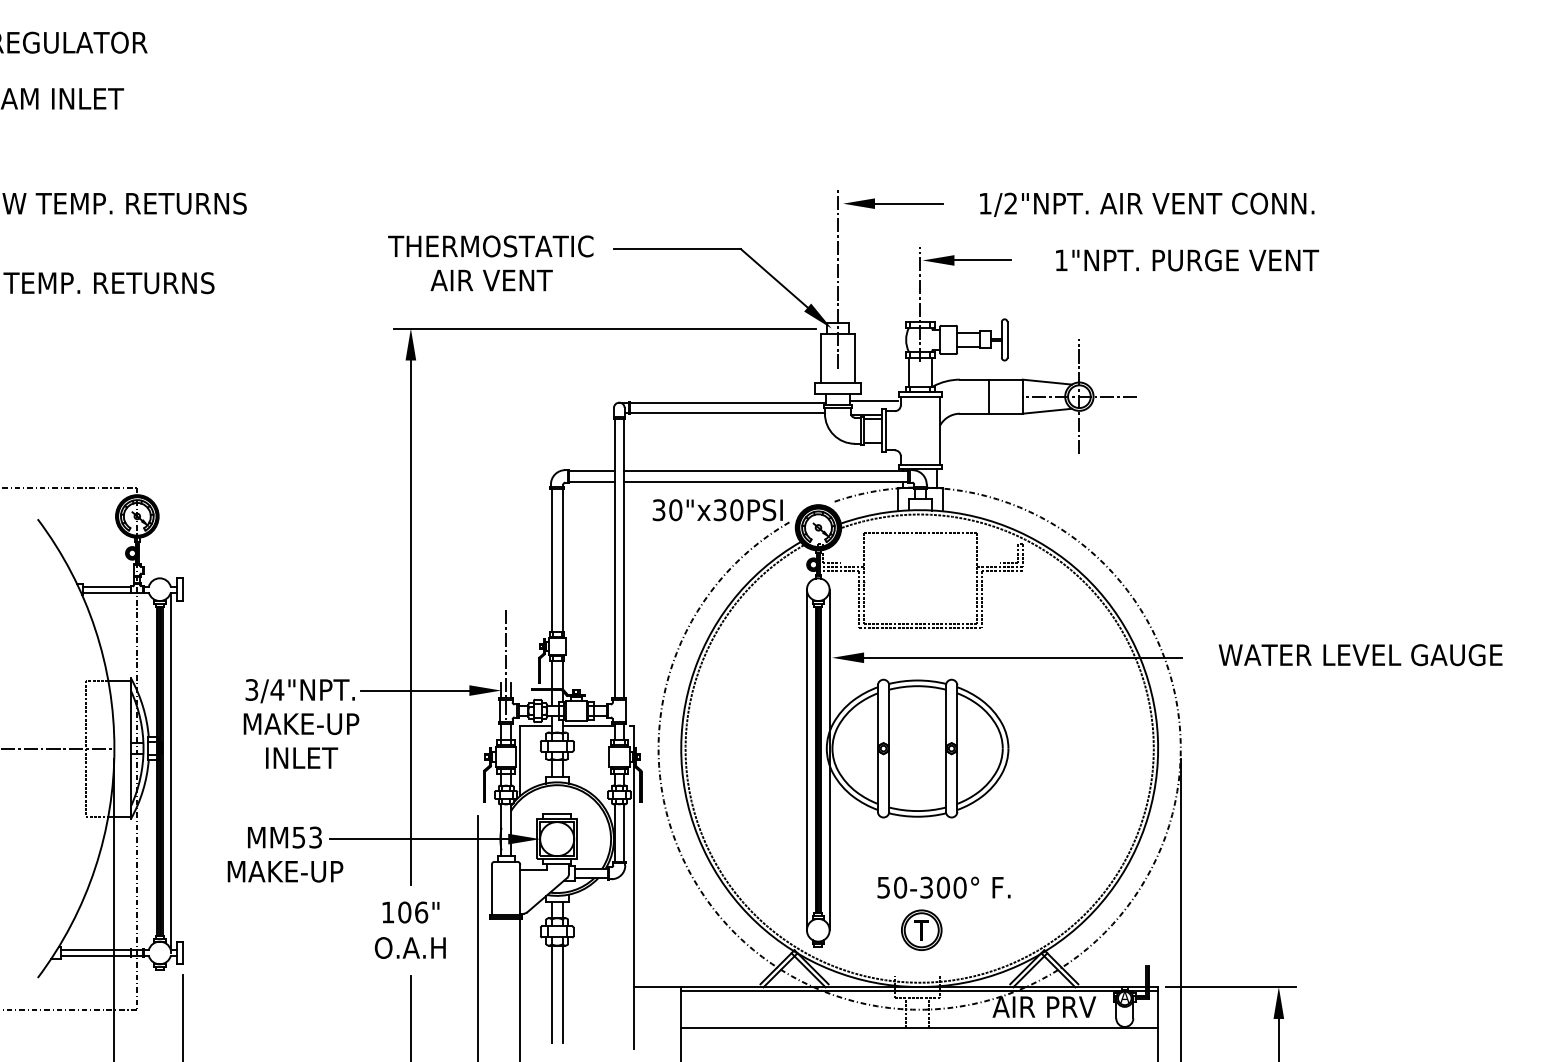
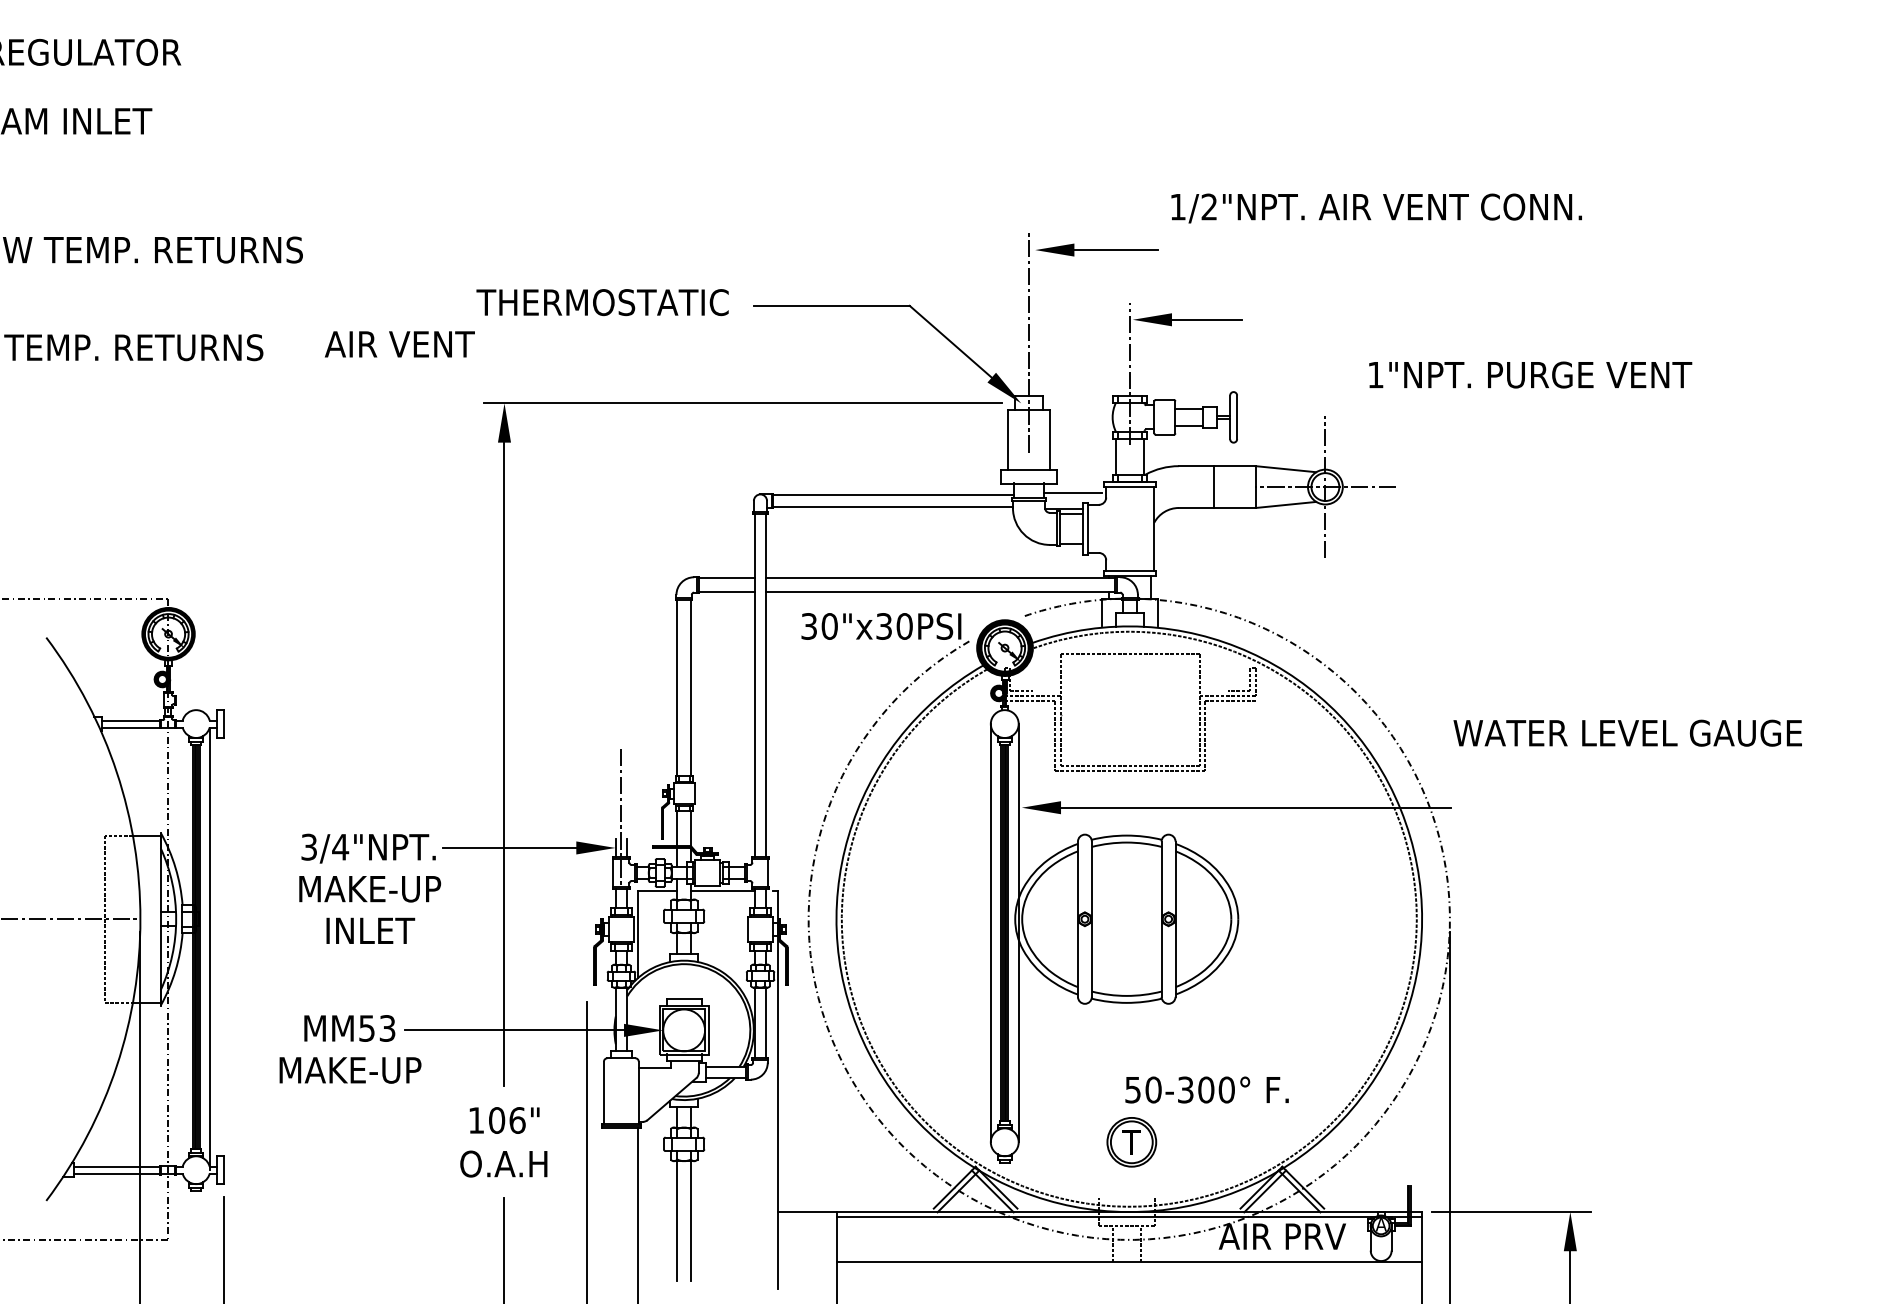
text: (1147, 204) -> (1377, 208), moved
text: (1187, 260) -> (1530, 375), moved
text: (491, 280) -> (399, 344), moved
text: (1360, 655) -> (1627, 733), moved
text: (943, 887) -> (1206, 1089), moved

